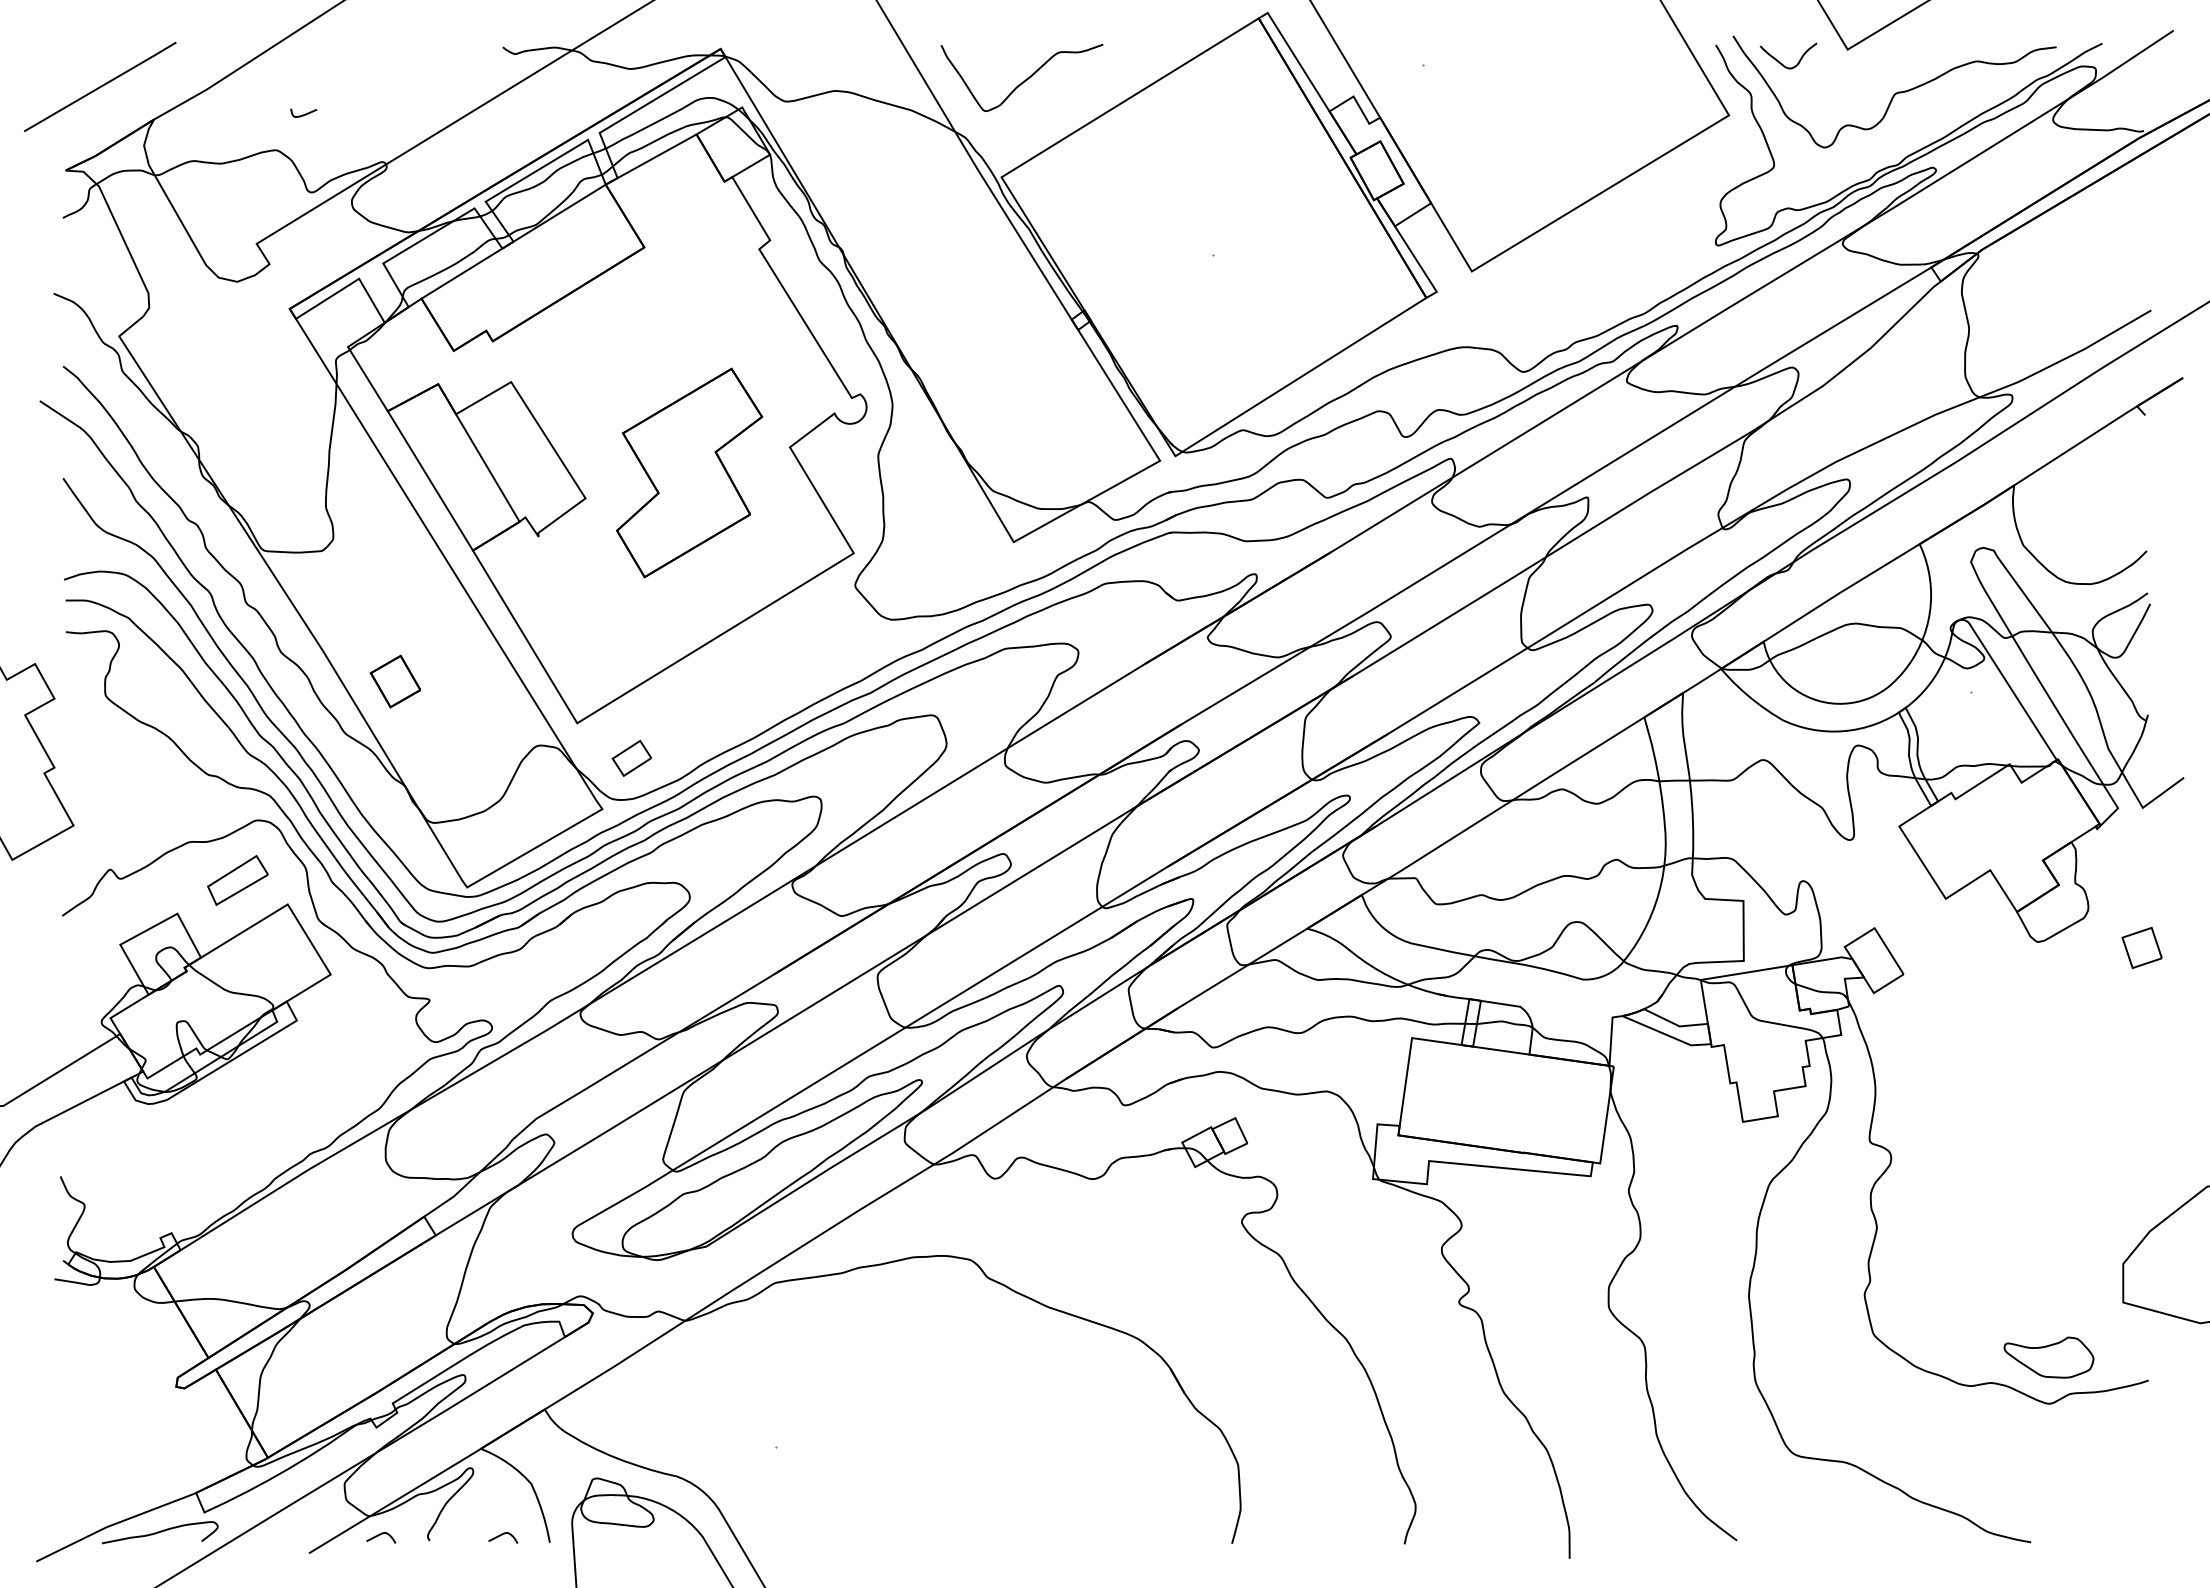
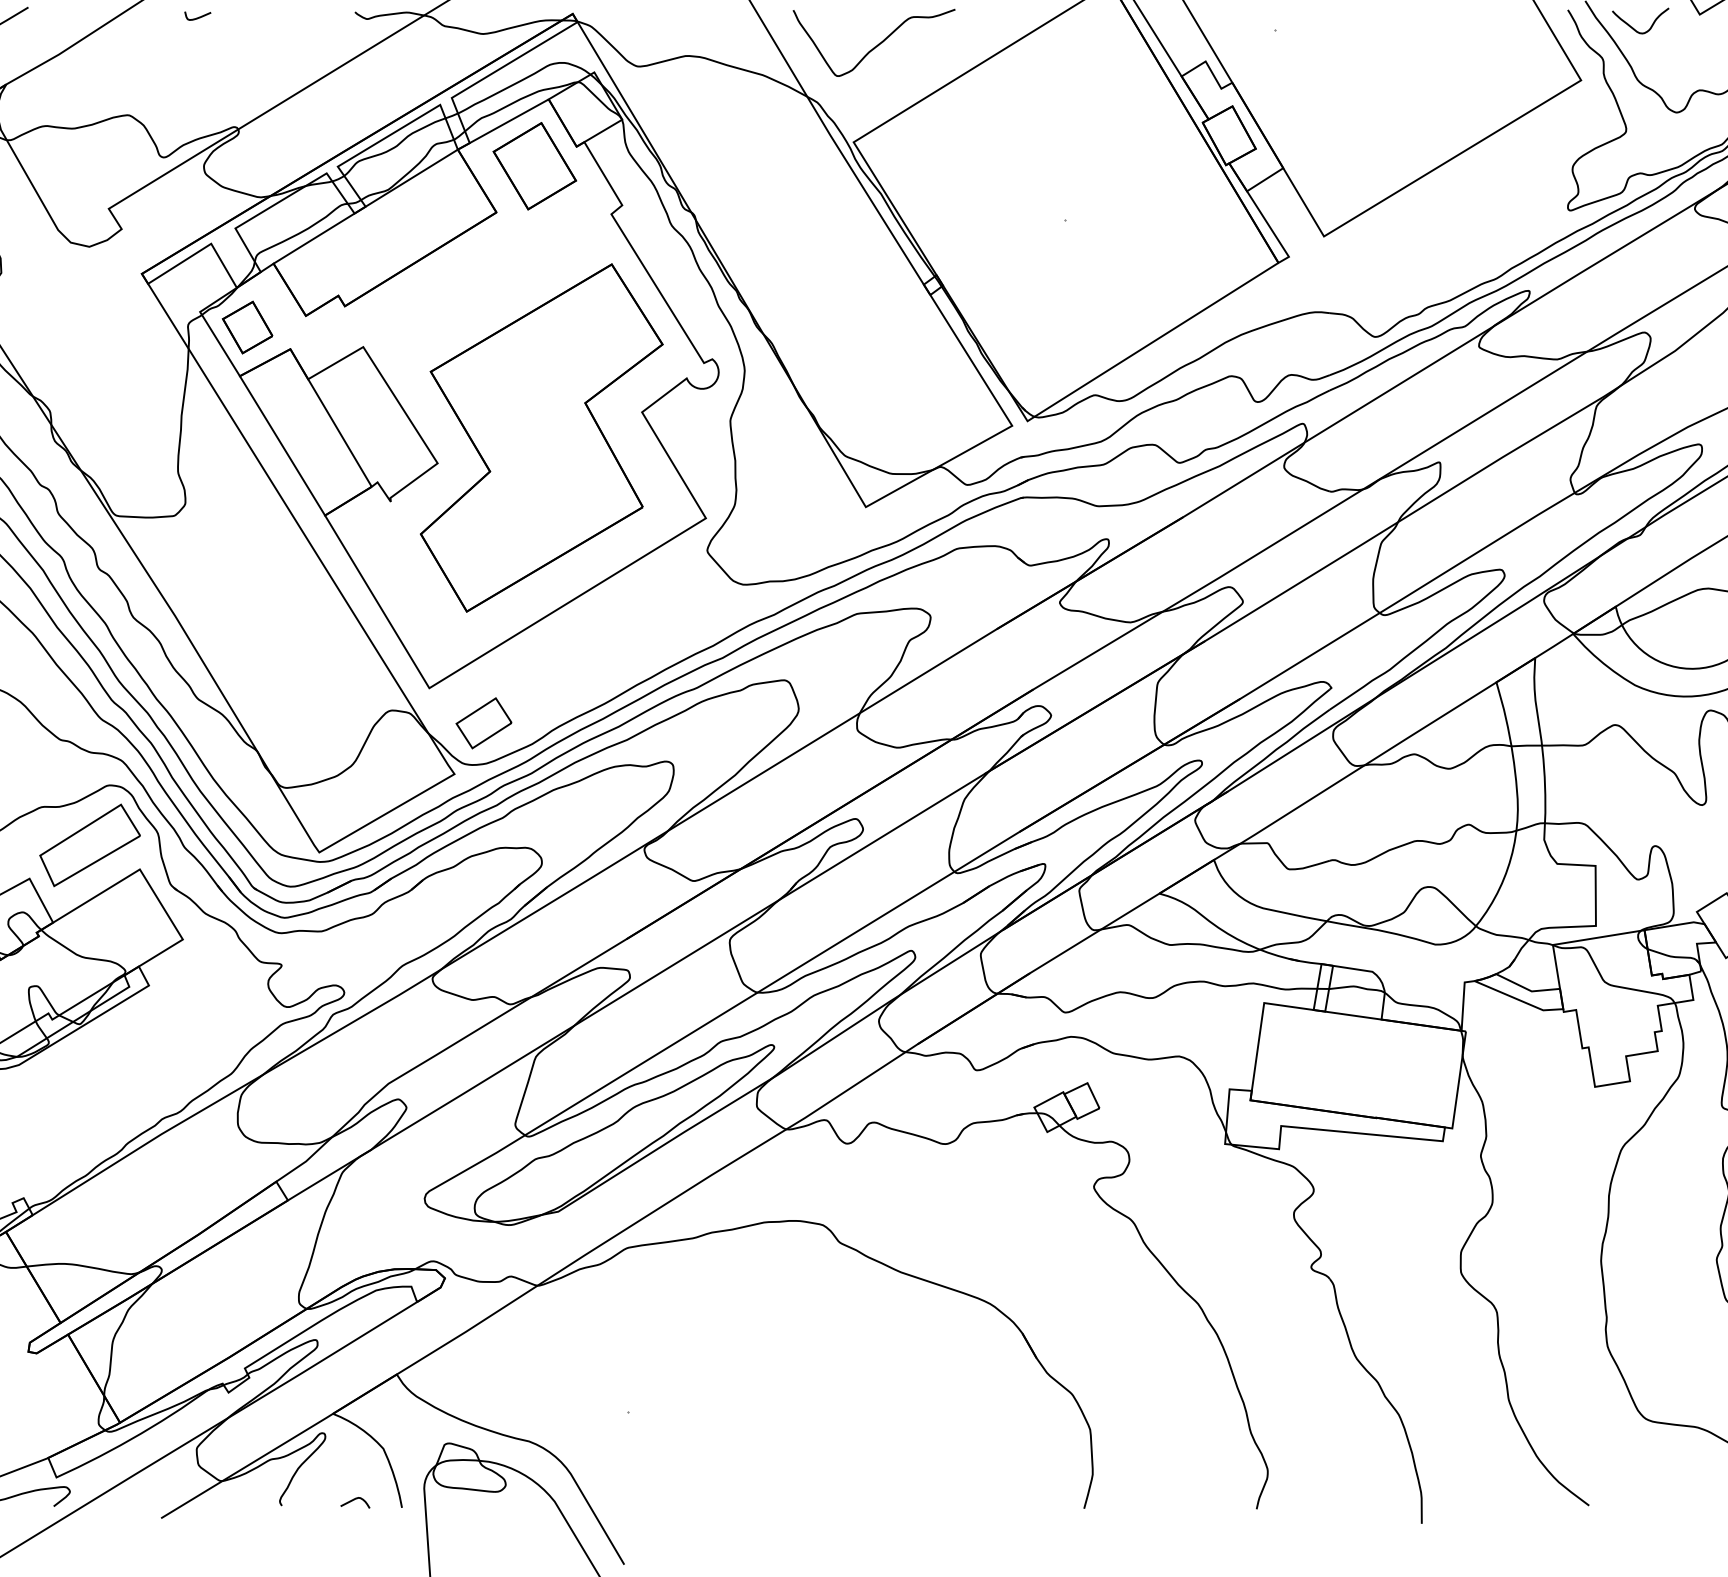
curve: (303, 114) -> (197, 17), moved
part: (682, 201) -> (534, 166), added
part: (689, 472) -> (541, 437), size x1.67
part: (395, 681) -> (247, 327), moved
part: (631, 758) -> (483, 723), size x1.43
part: (237, 880) -> (89, 845), size x1.67
curve: (380, 1535) -> (232, 1500), removed

